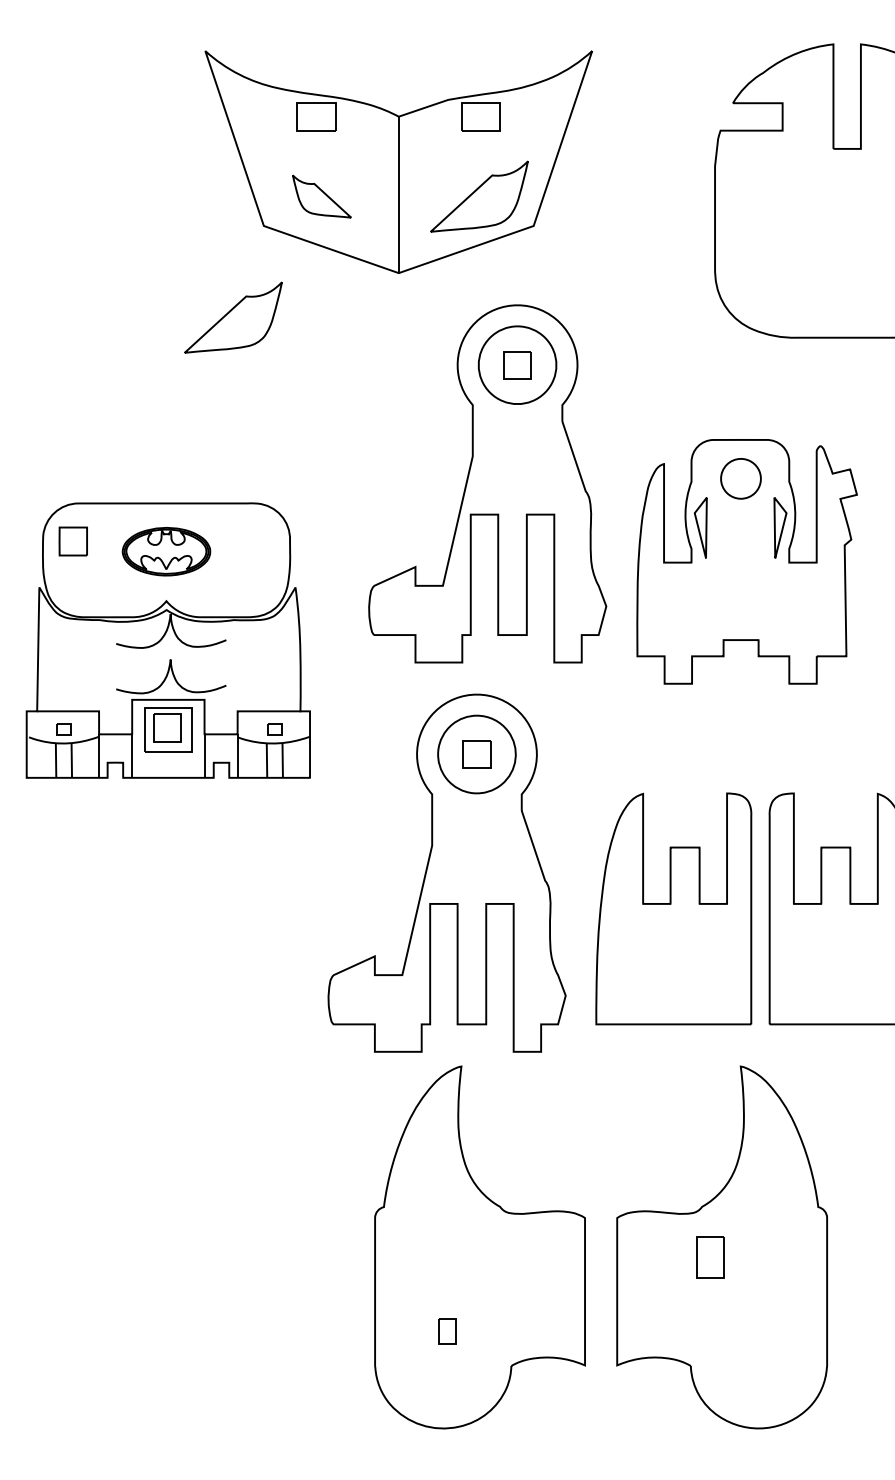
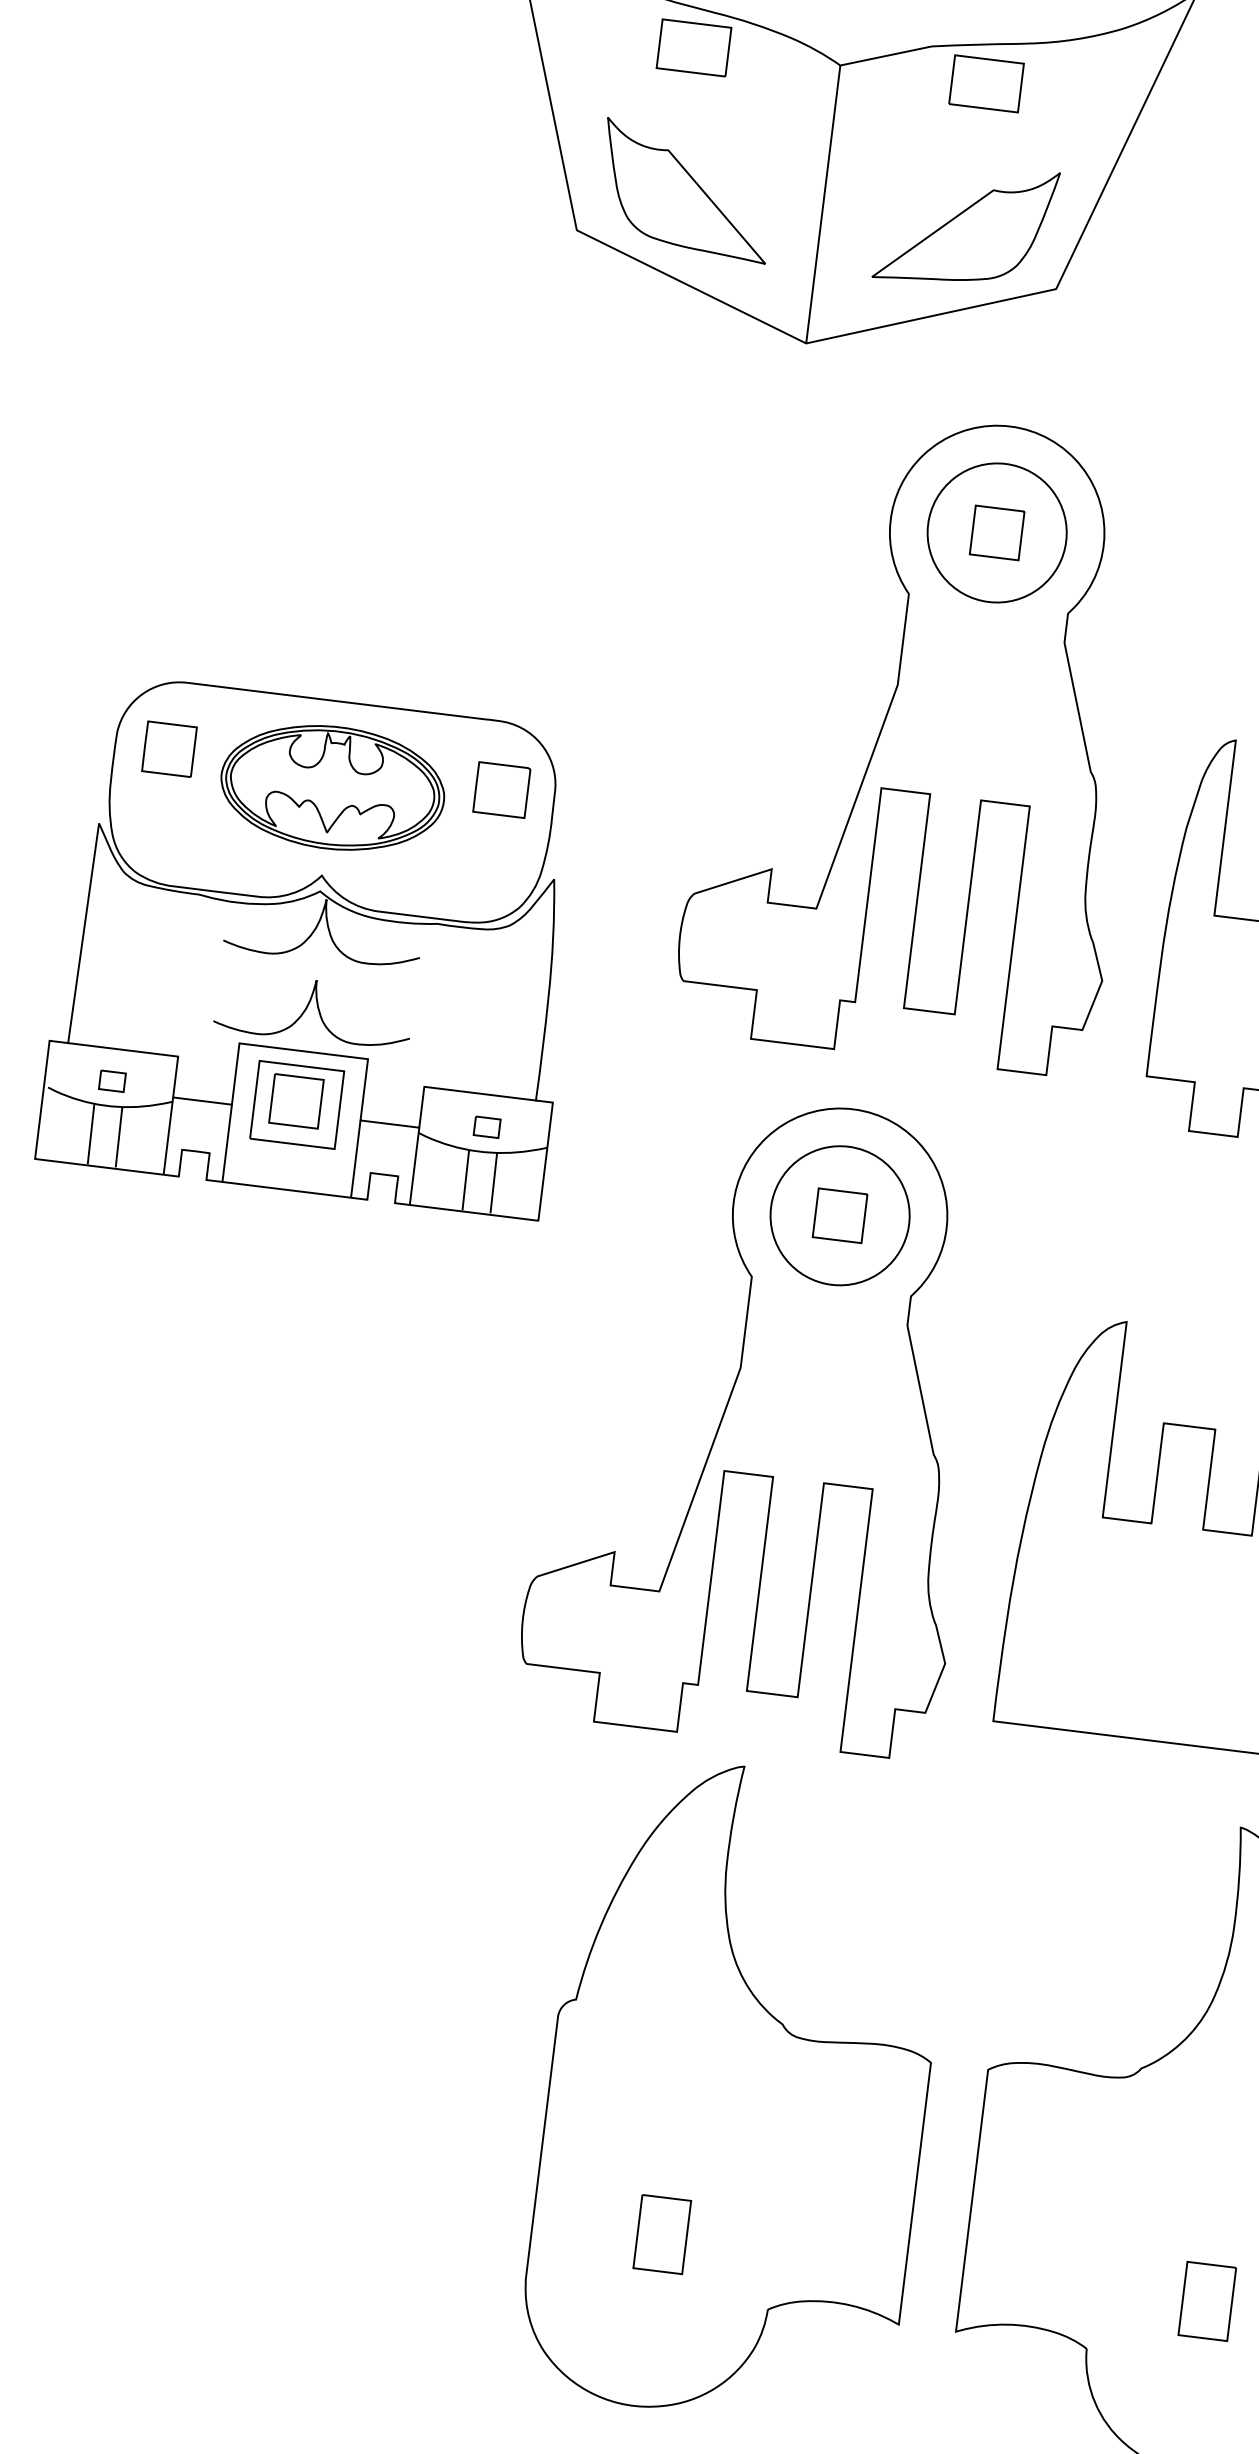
part: (321, 196) -> (685, 190), size x1.67
part: (233, 317) -> (502, 386), removed
part: (260, 541) -> (501, 790), added
part: (166, 551) -> (332, 787), size x1.43
part: (710, 1257) -> (1207, 2301), moved
part: (447, 1331) -> (661, 2234), size x1.67

